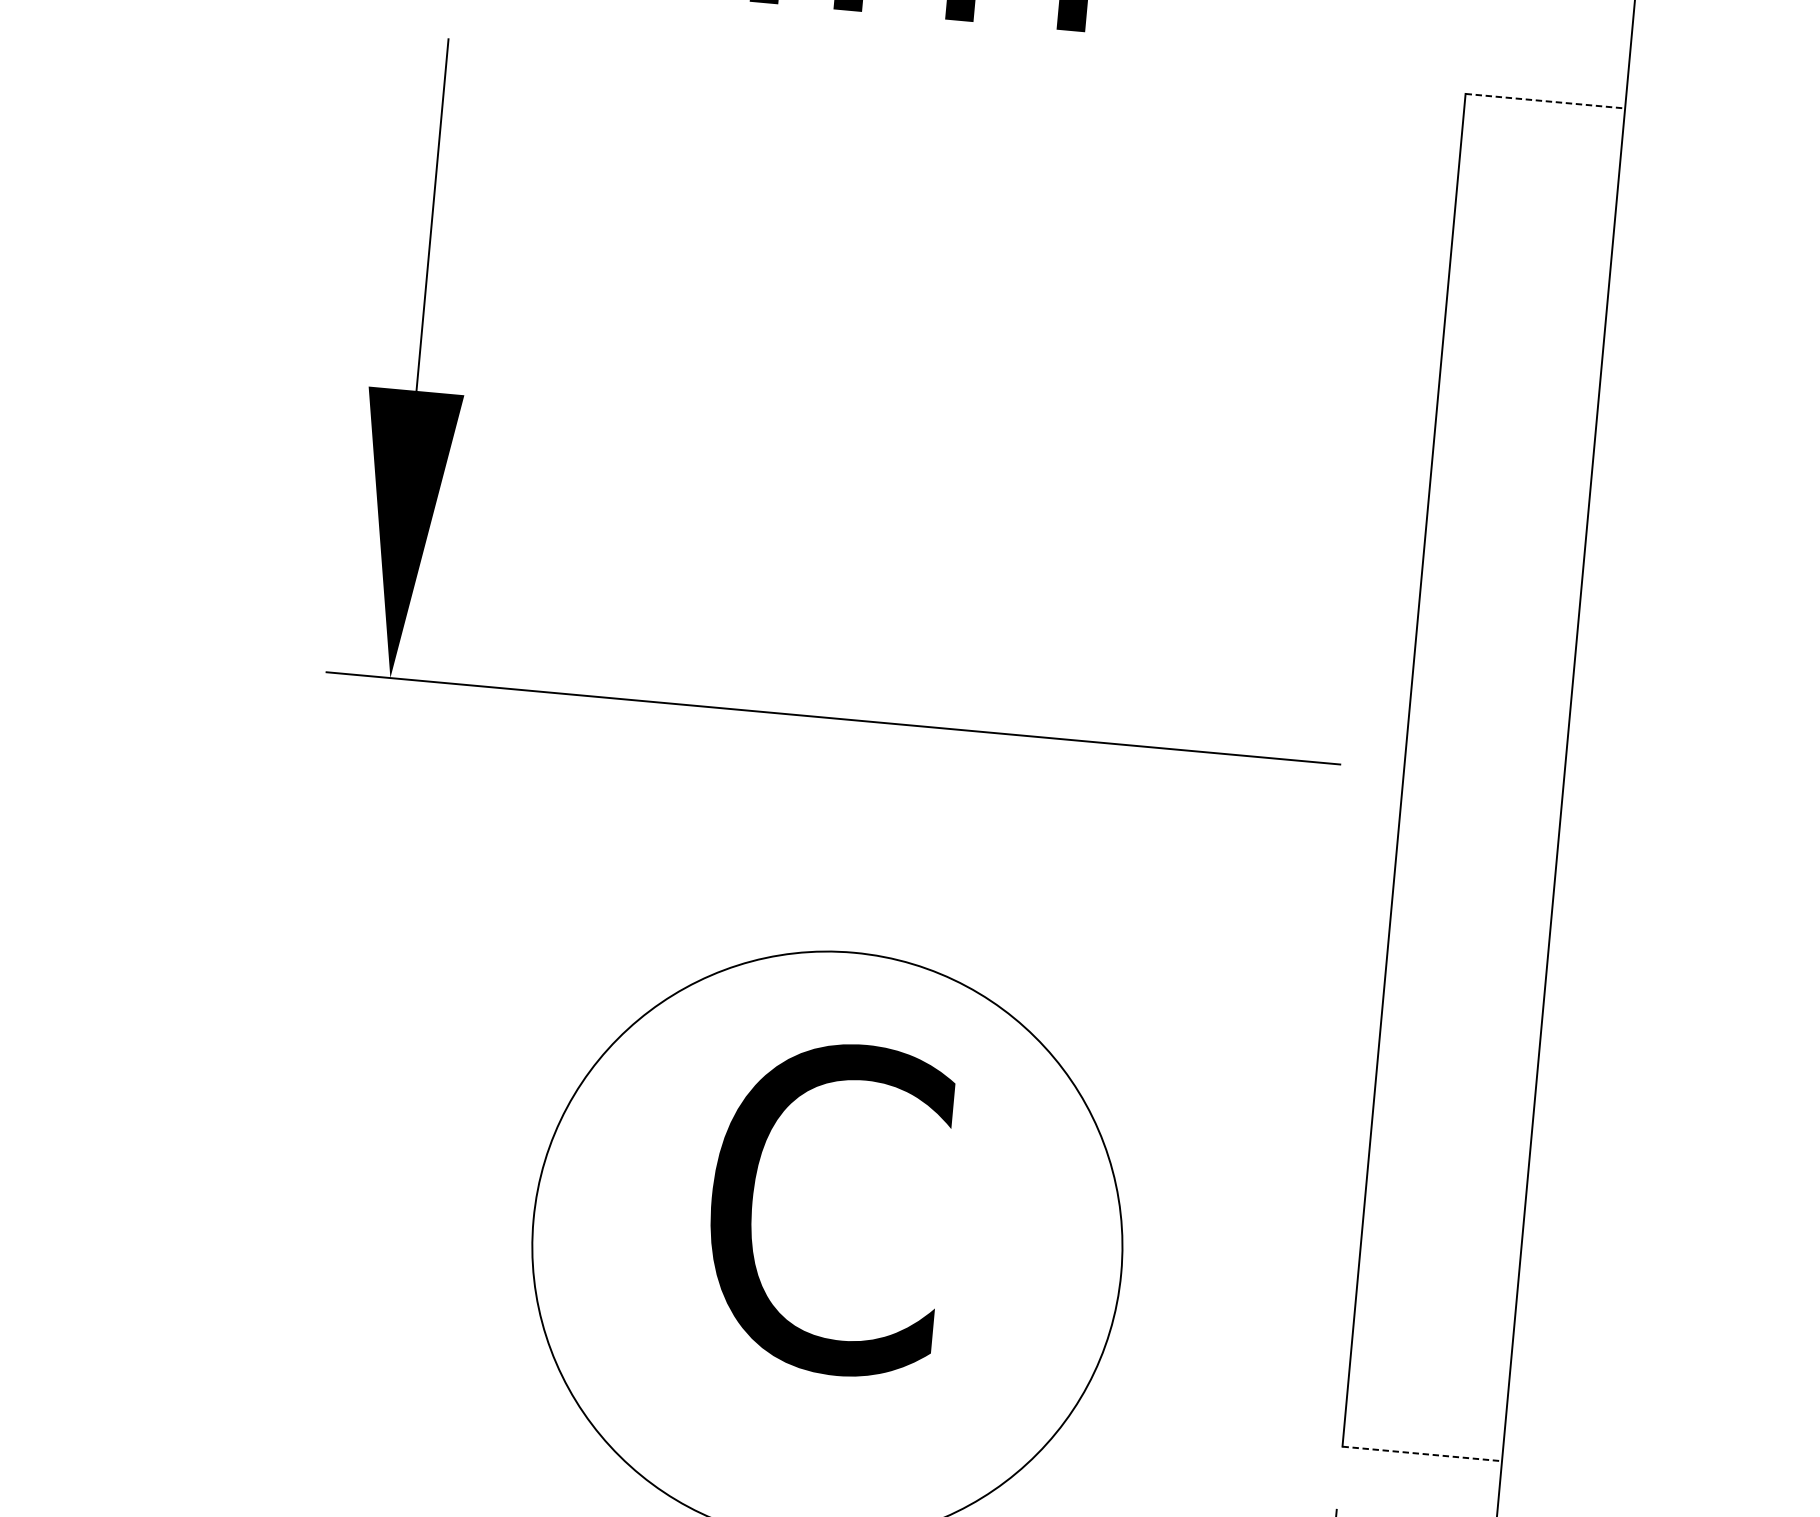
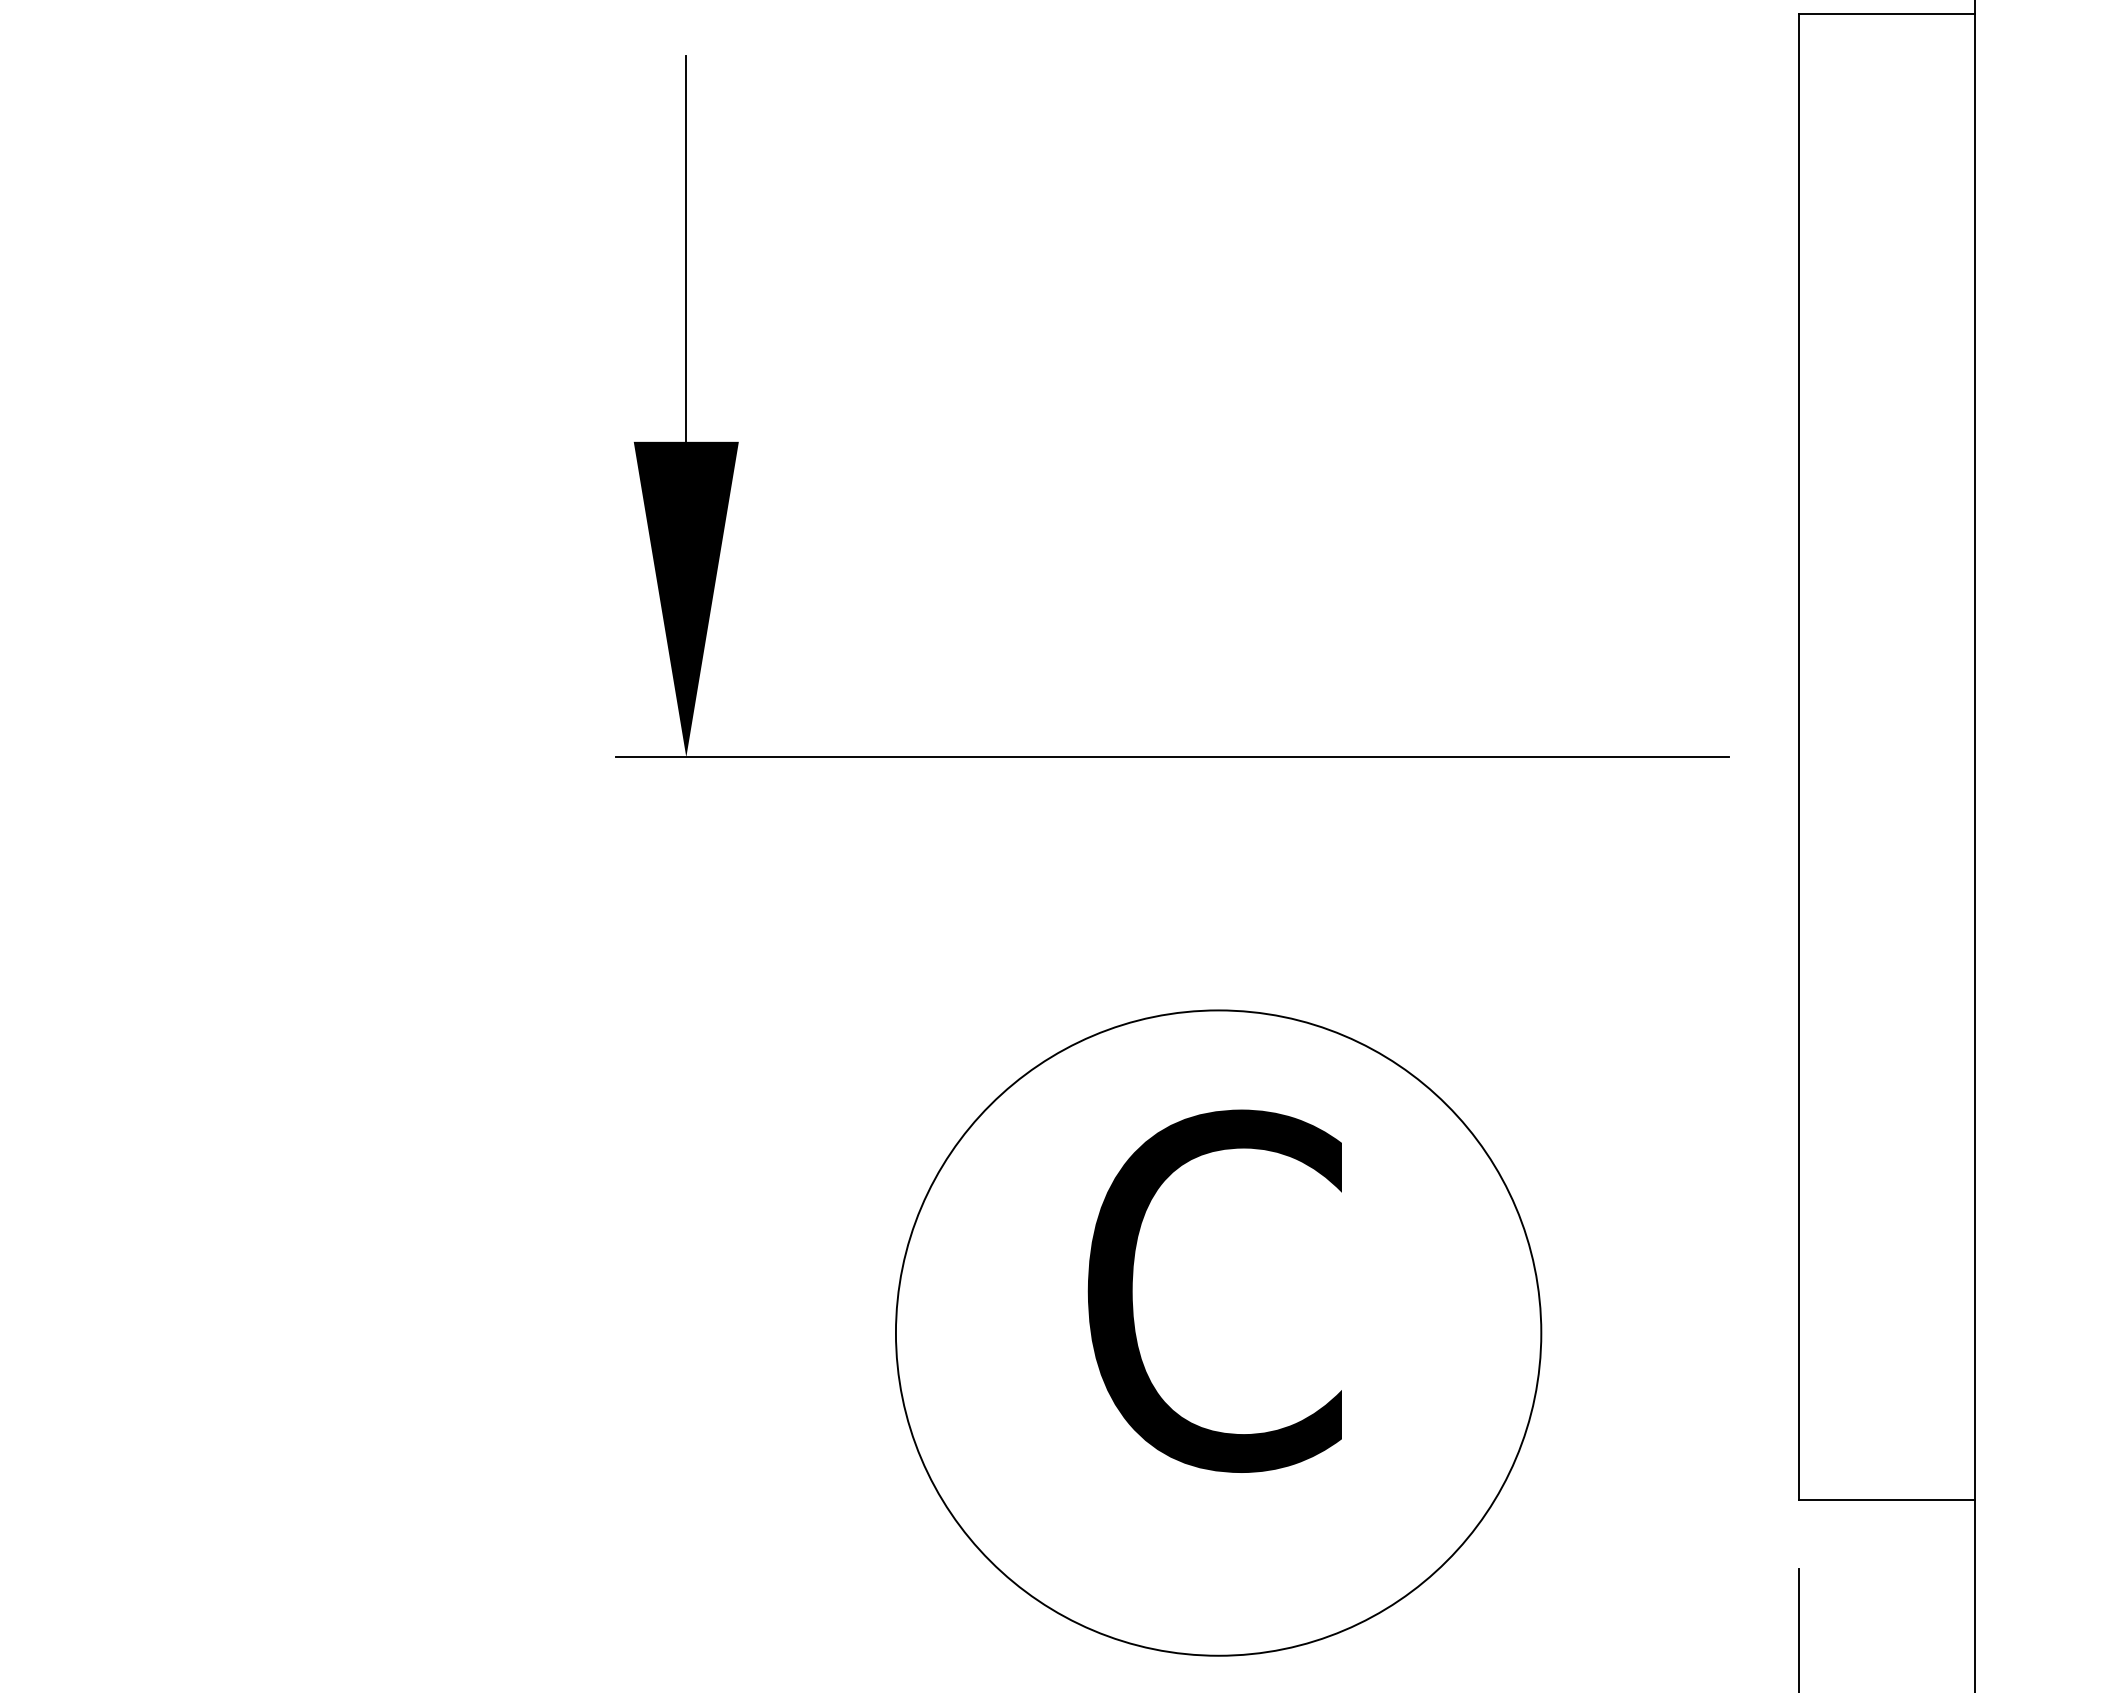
line: (1545, 101) -> (1887, 14), dashed -> solid
line: (1422, 1453) -> (1887, 1499), dashed -> solid

